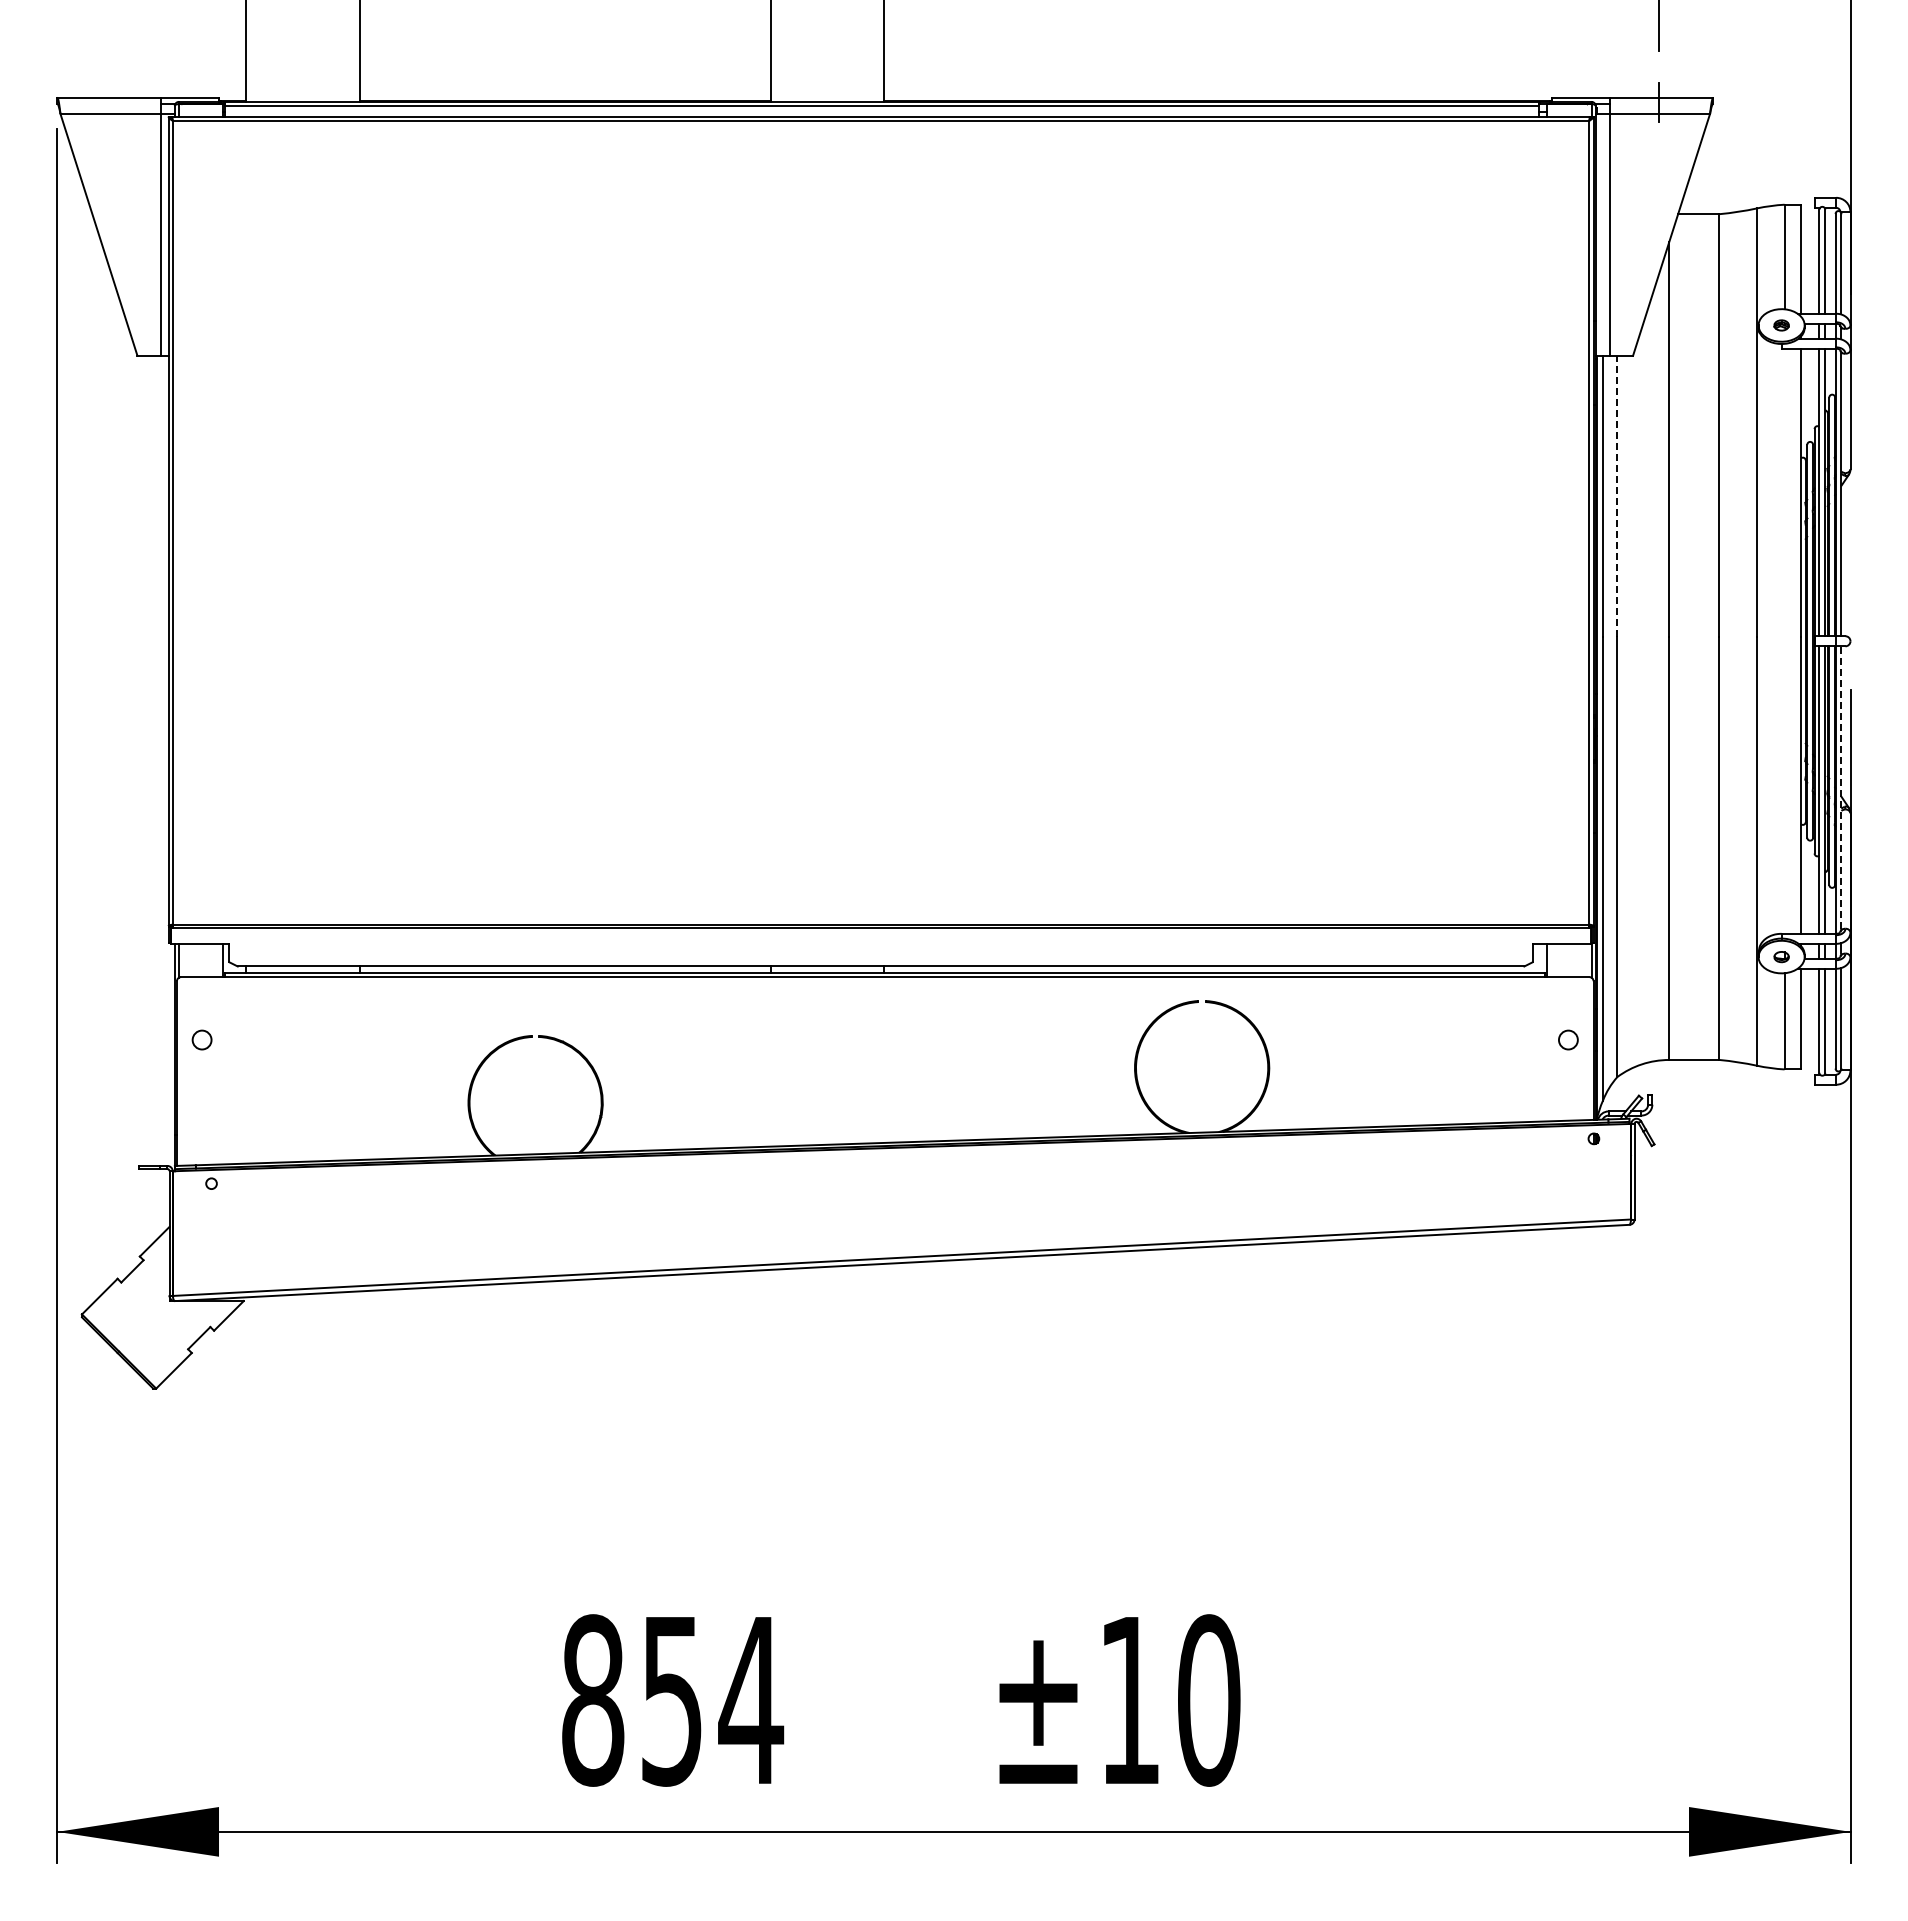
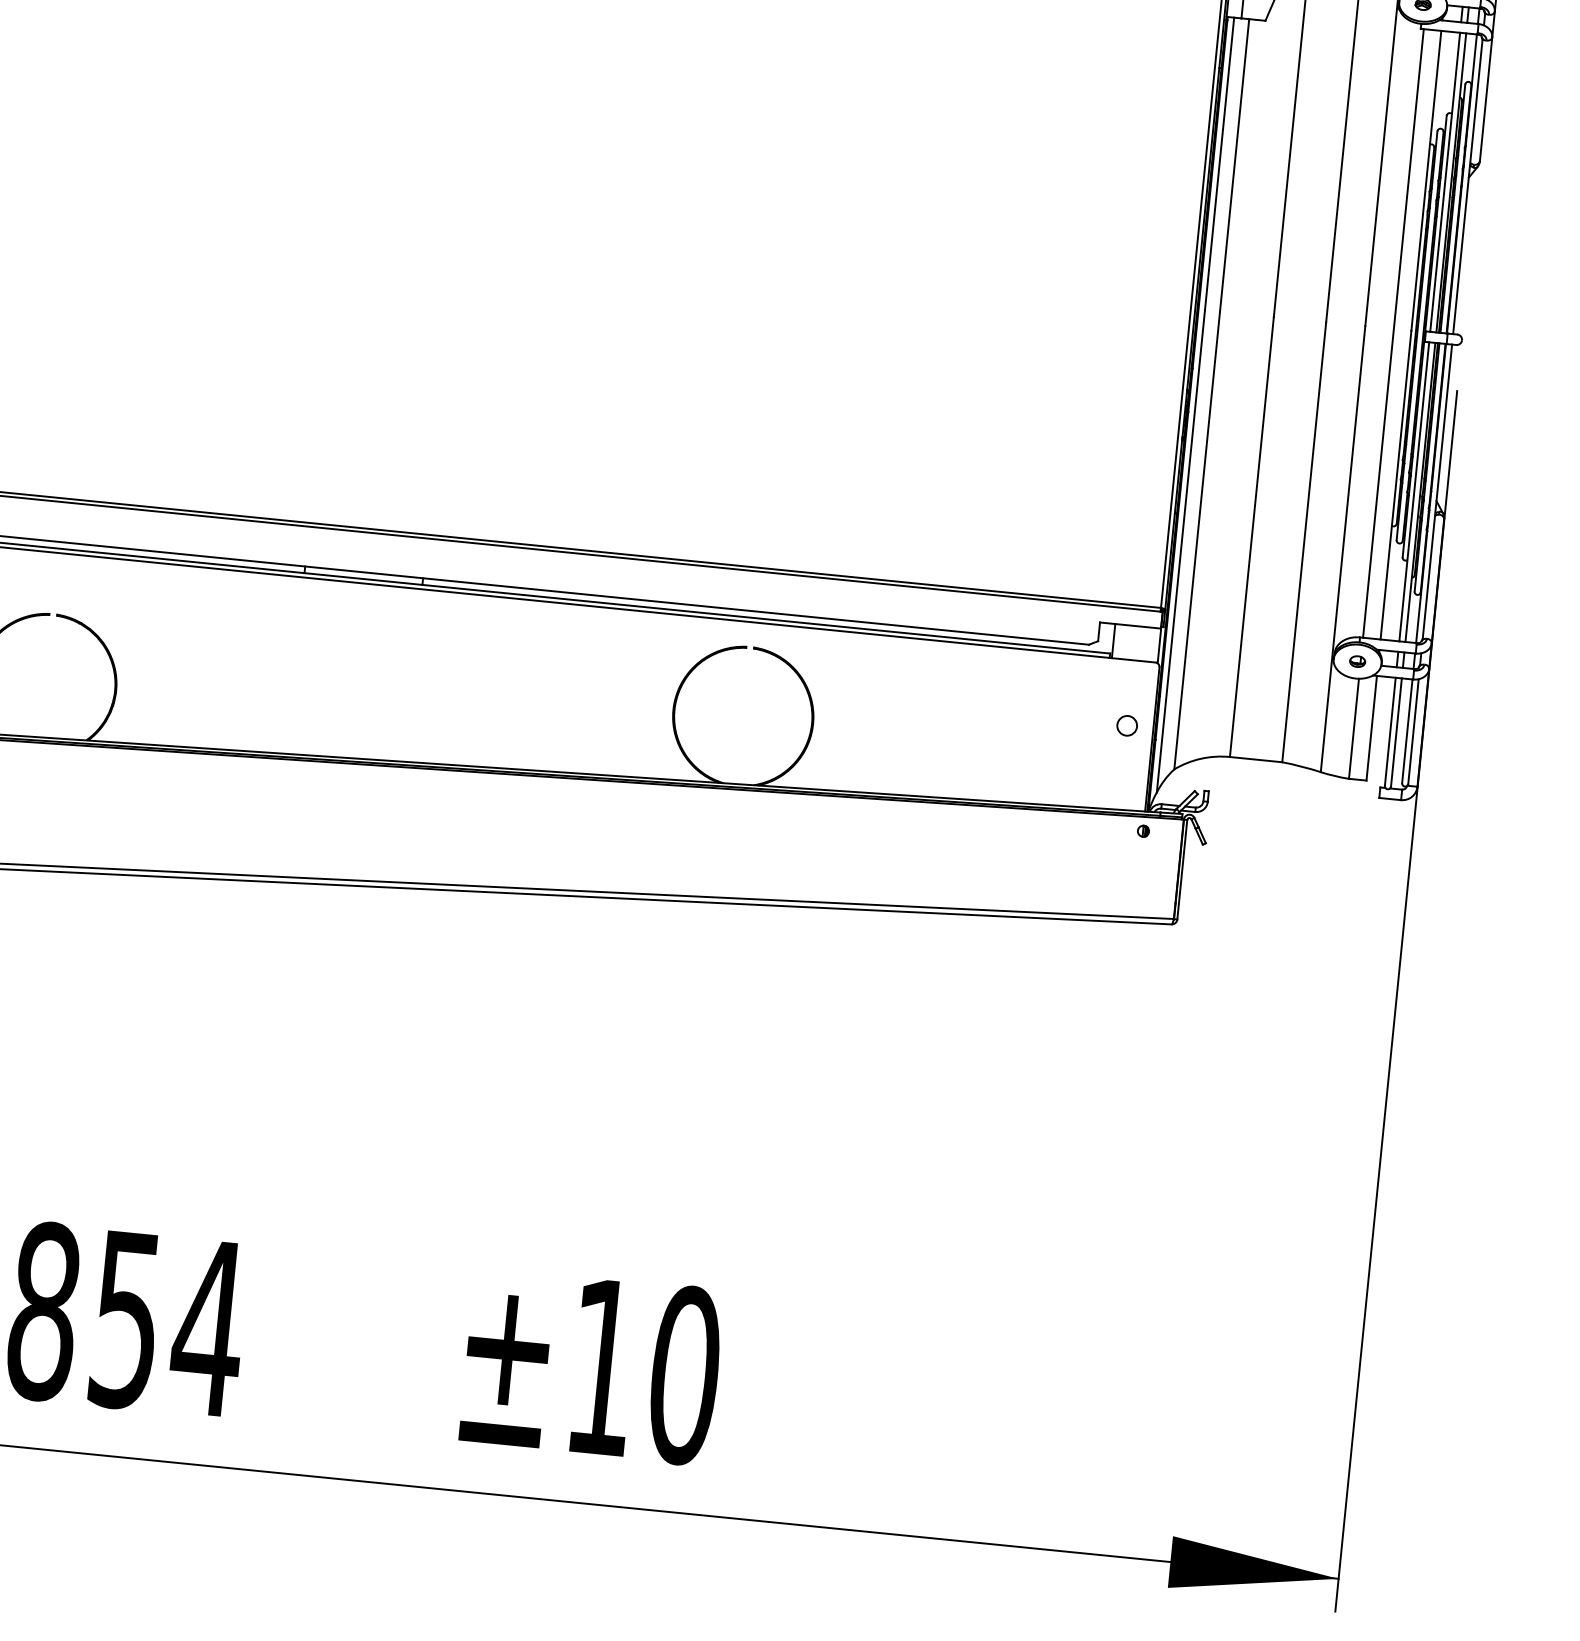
line: (1617, 496) -> (1234, 165), dashed -> solid
line: (1784, 640) -> (1393, 332), added
line: (1841, 786) -> (1437, 490), dashed -> solid

